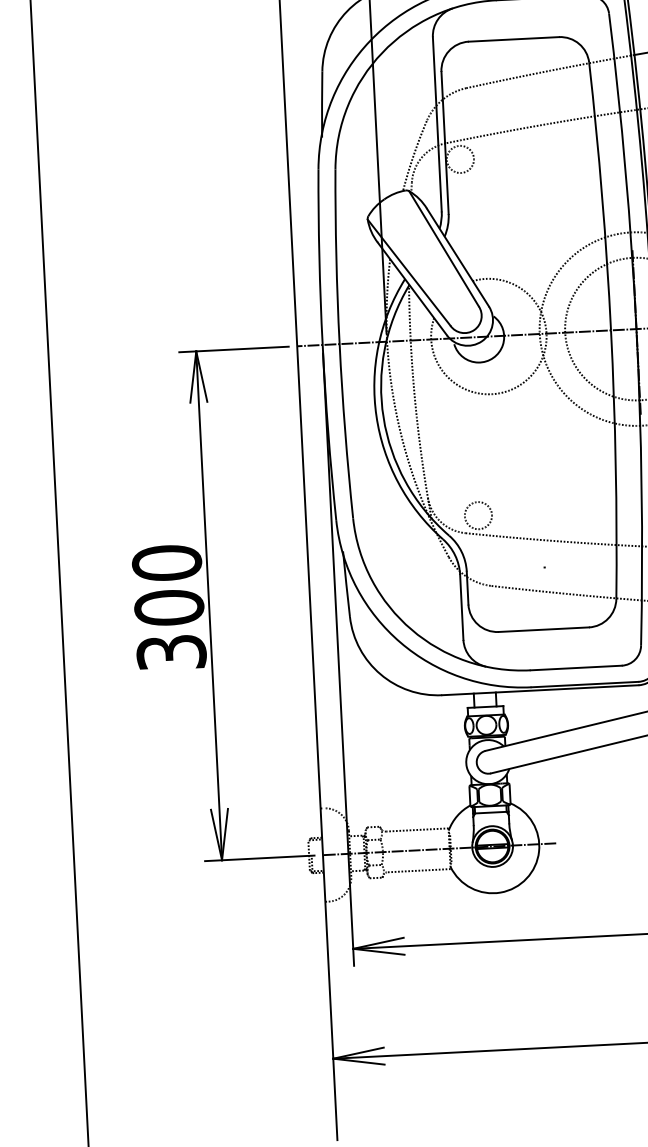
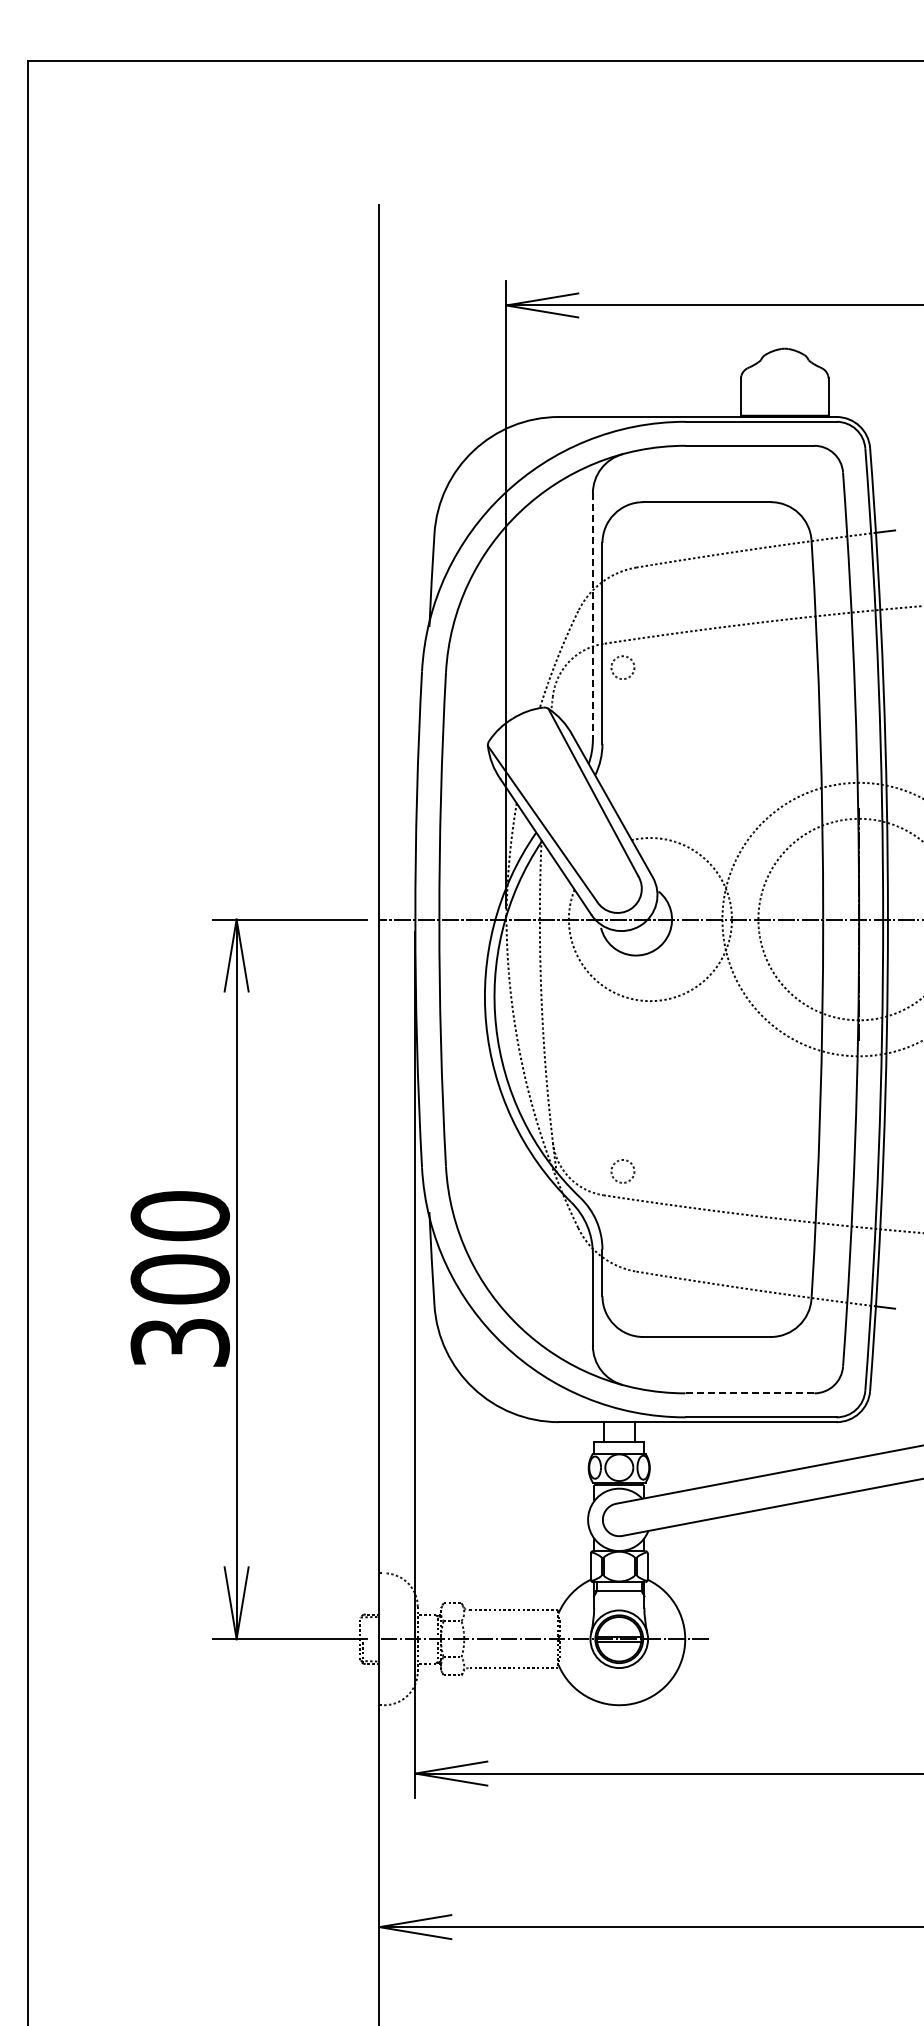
line: (437, 125) -> (592, 617), solid -> dashed
circle: (460, 159) -> (622, 667), size x0.6
circle: (478, 515) -> (622, 1171), size x0.6
line: (575, 668) -> (749, 1393), solid -> dashed

